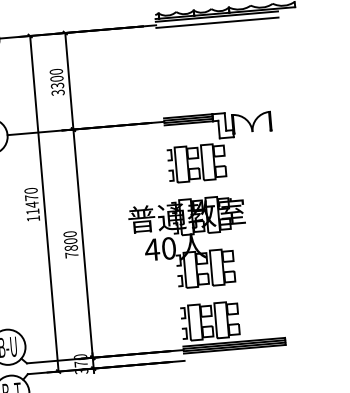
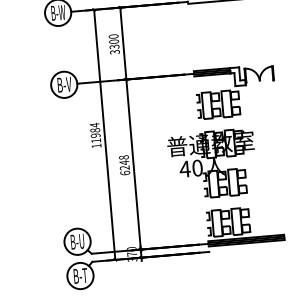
text: (30, 196) -> (94, 129), 11470 -> 11984
text: (70, 244) -> (124, 165), 7800 -> 6248

